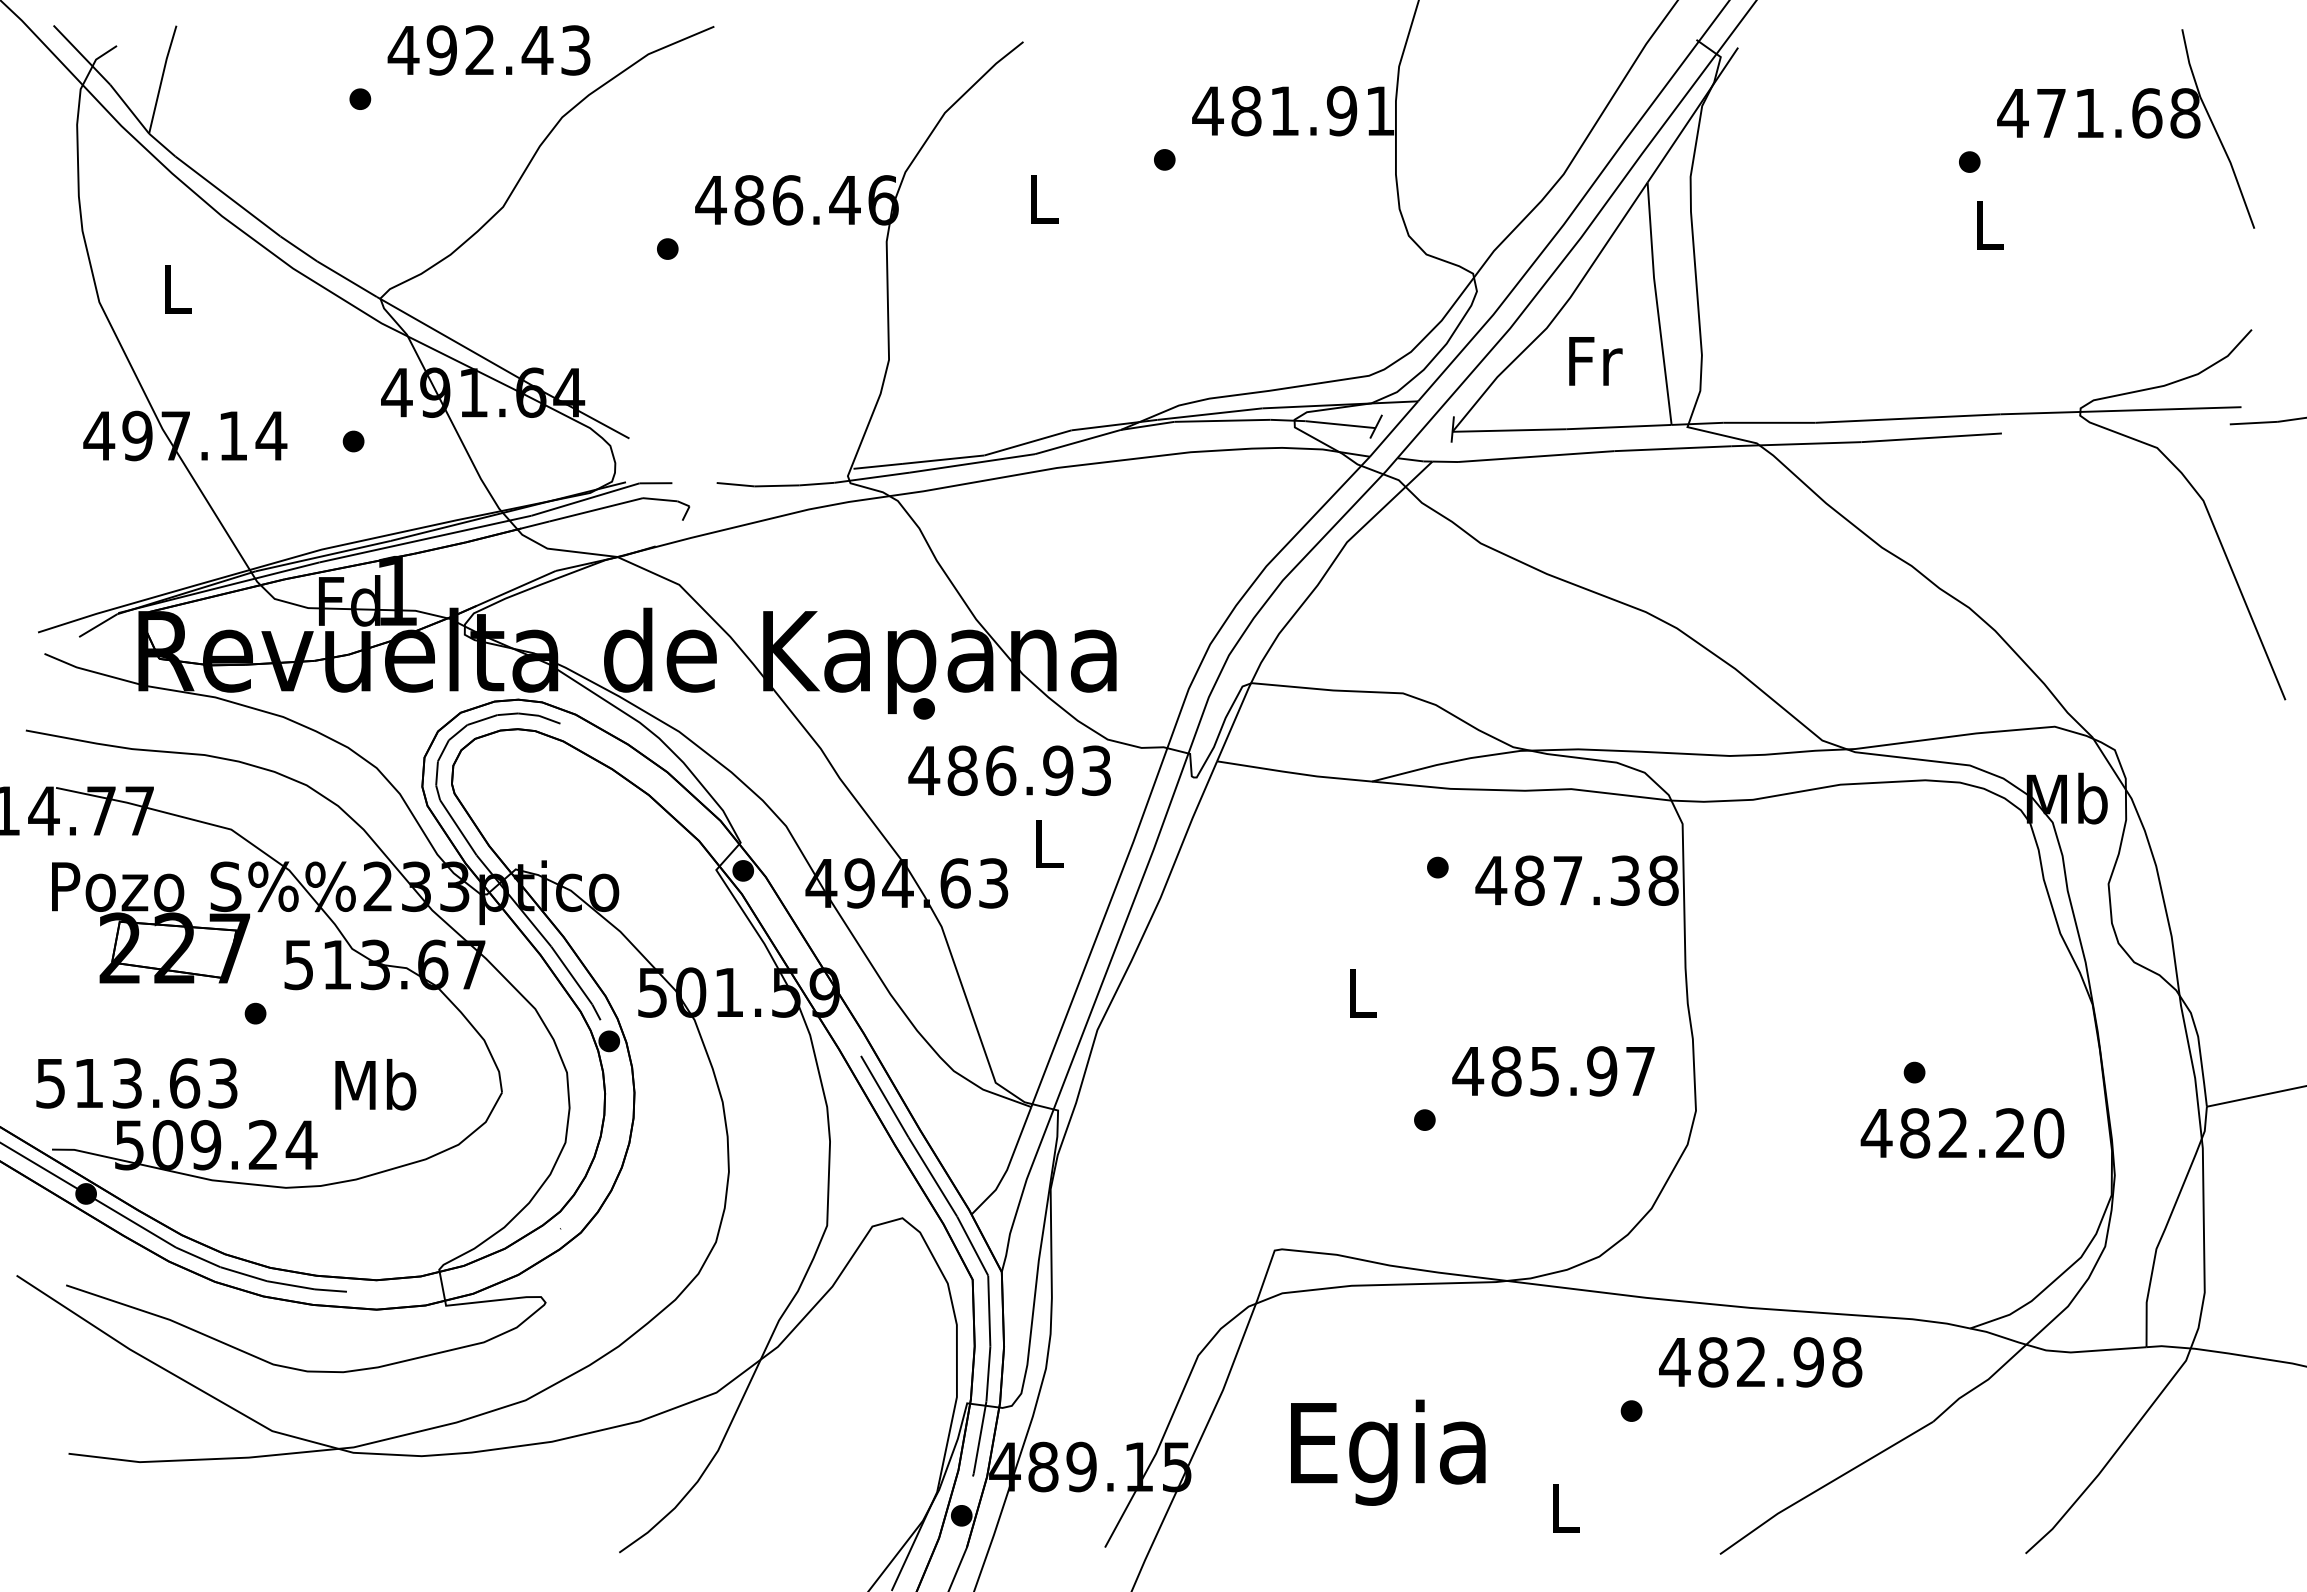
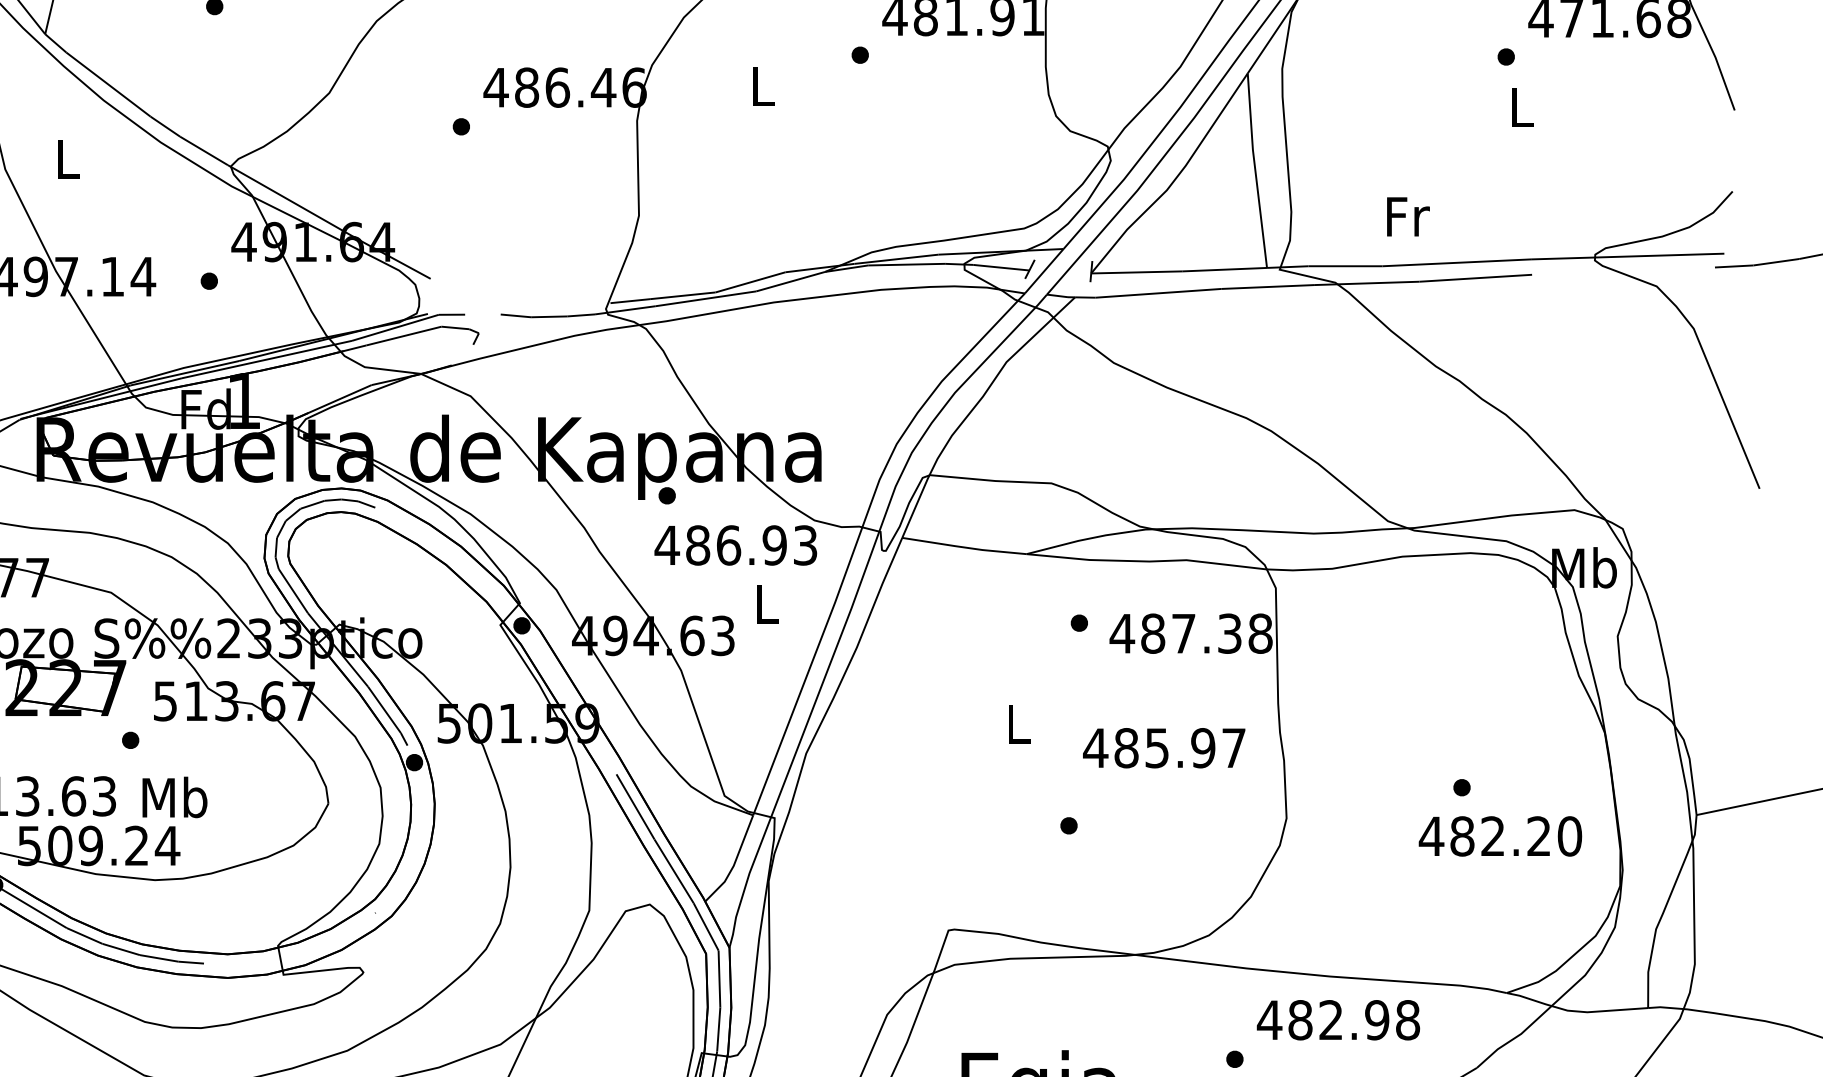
text: (1595, 361) -> (1408, 217), moved
text: (1553, 1071) -> (1164, 748), moved
text: (375, 1084) -> (174, 797), moved

